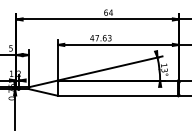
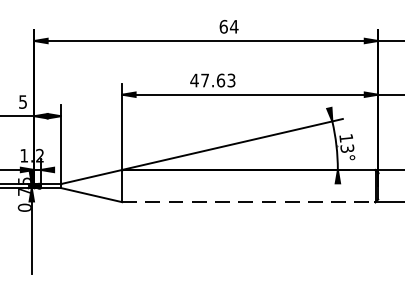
line: (117, 95) -> (247, 201), solid -> dashed

